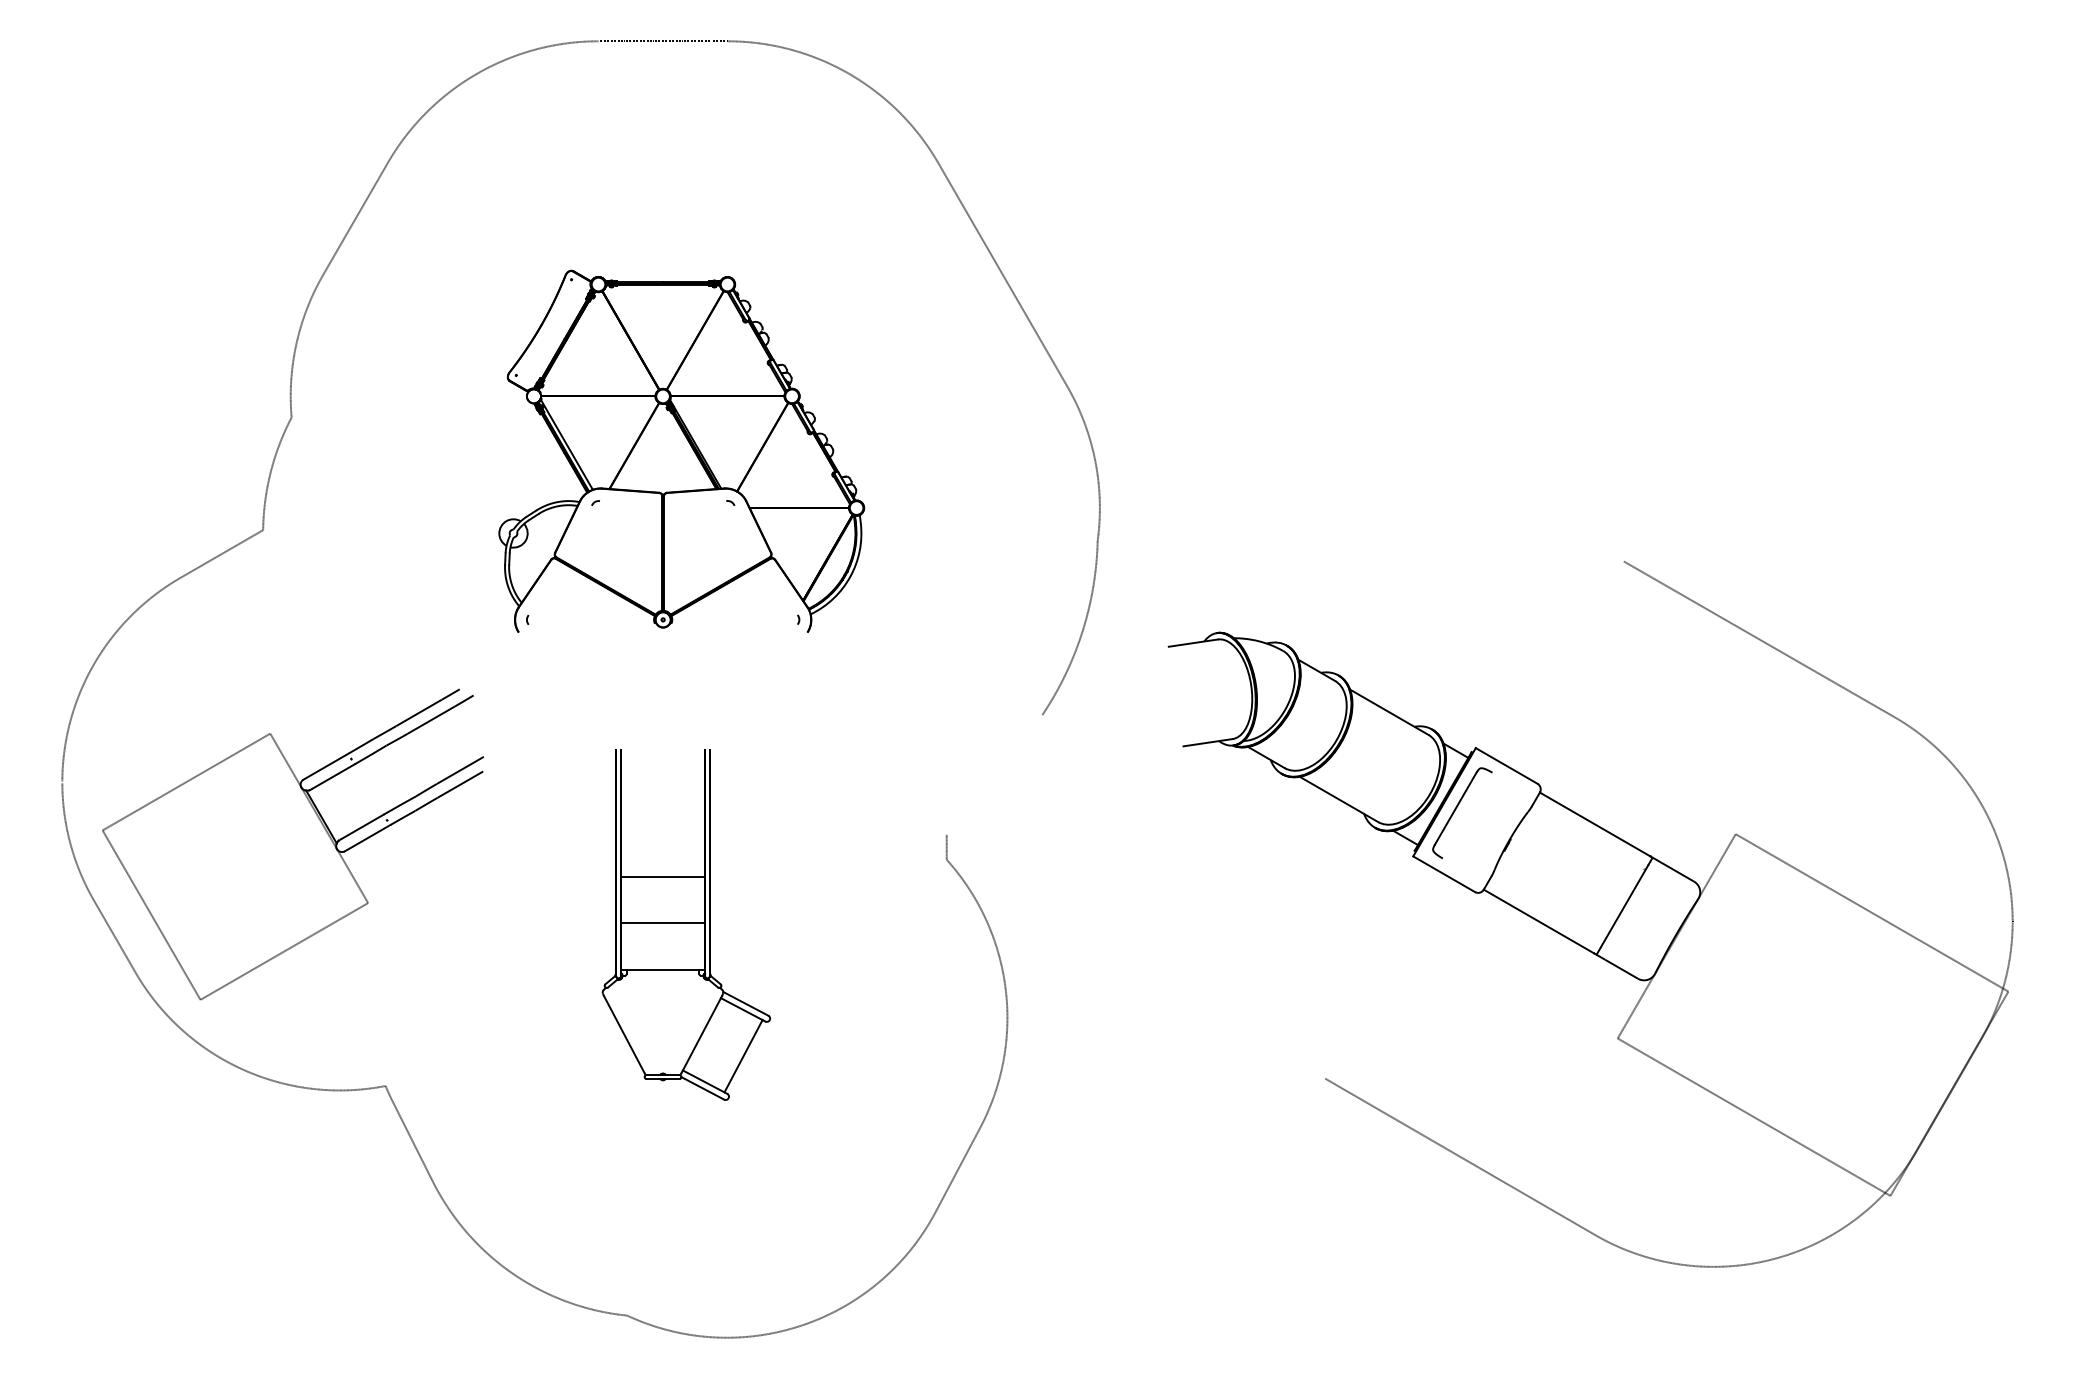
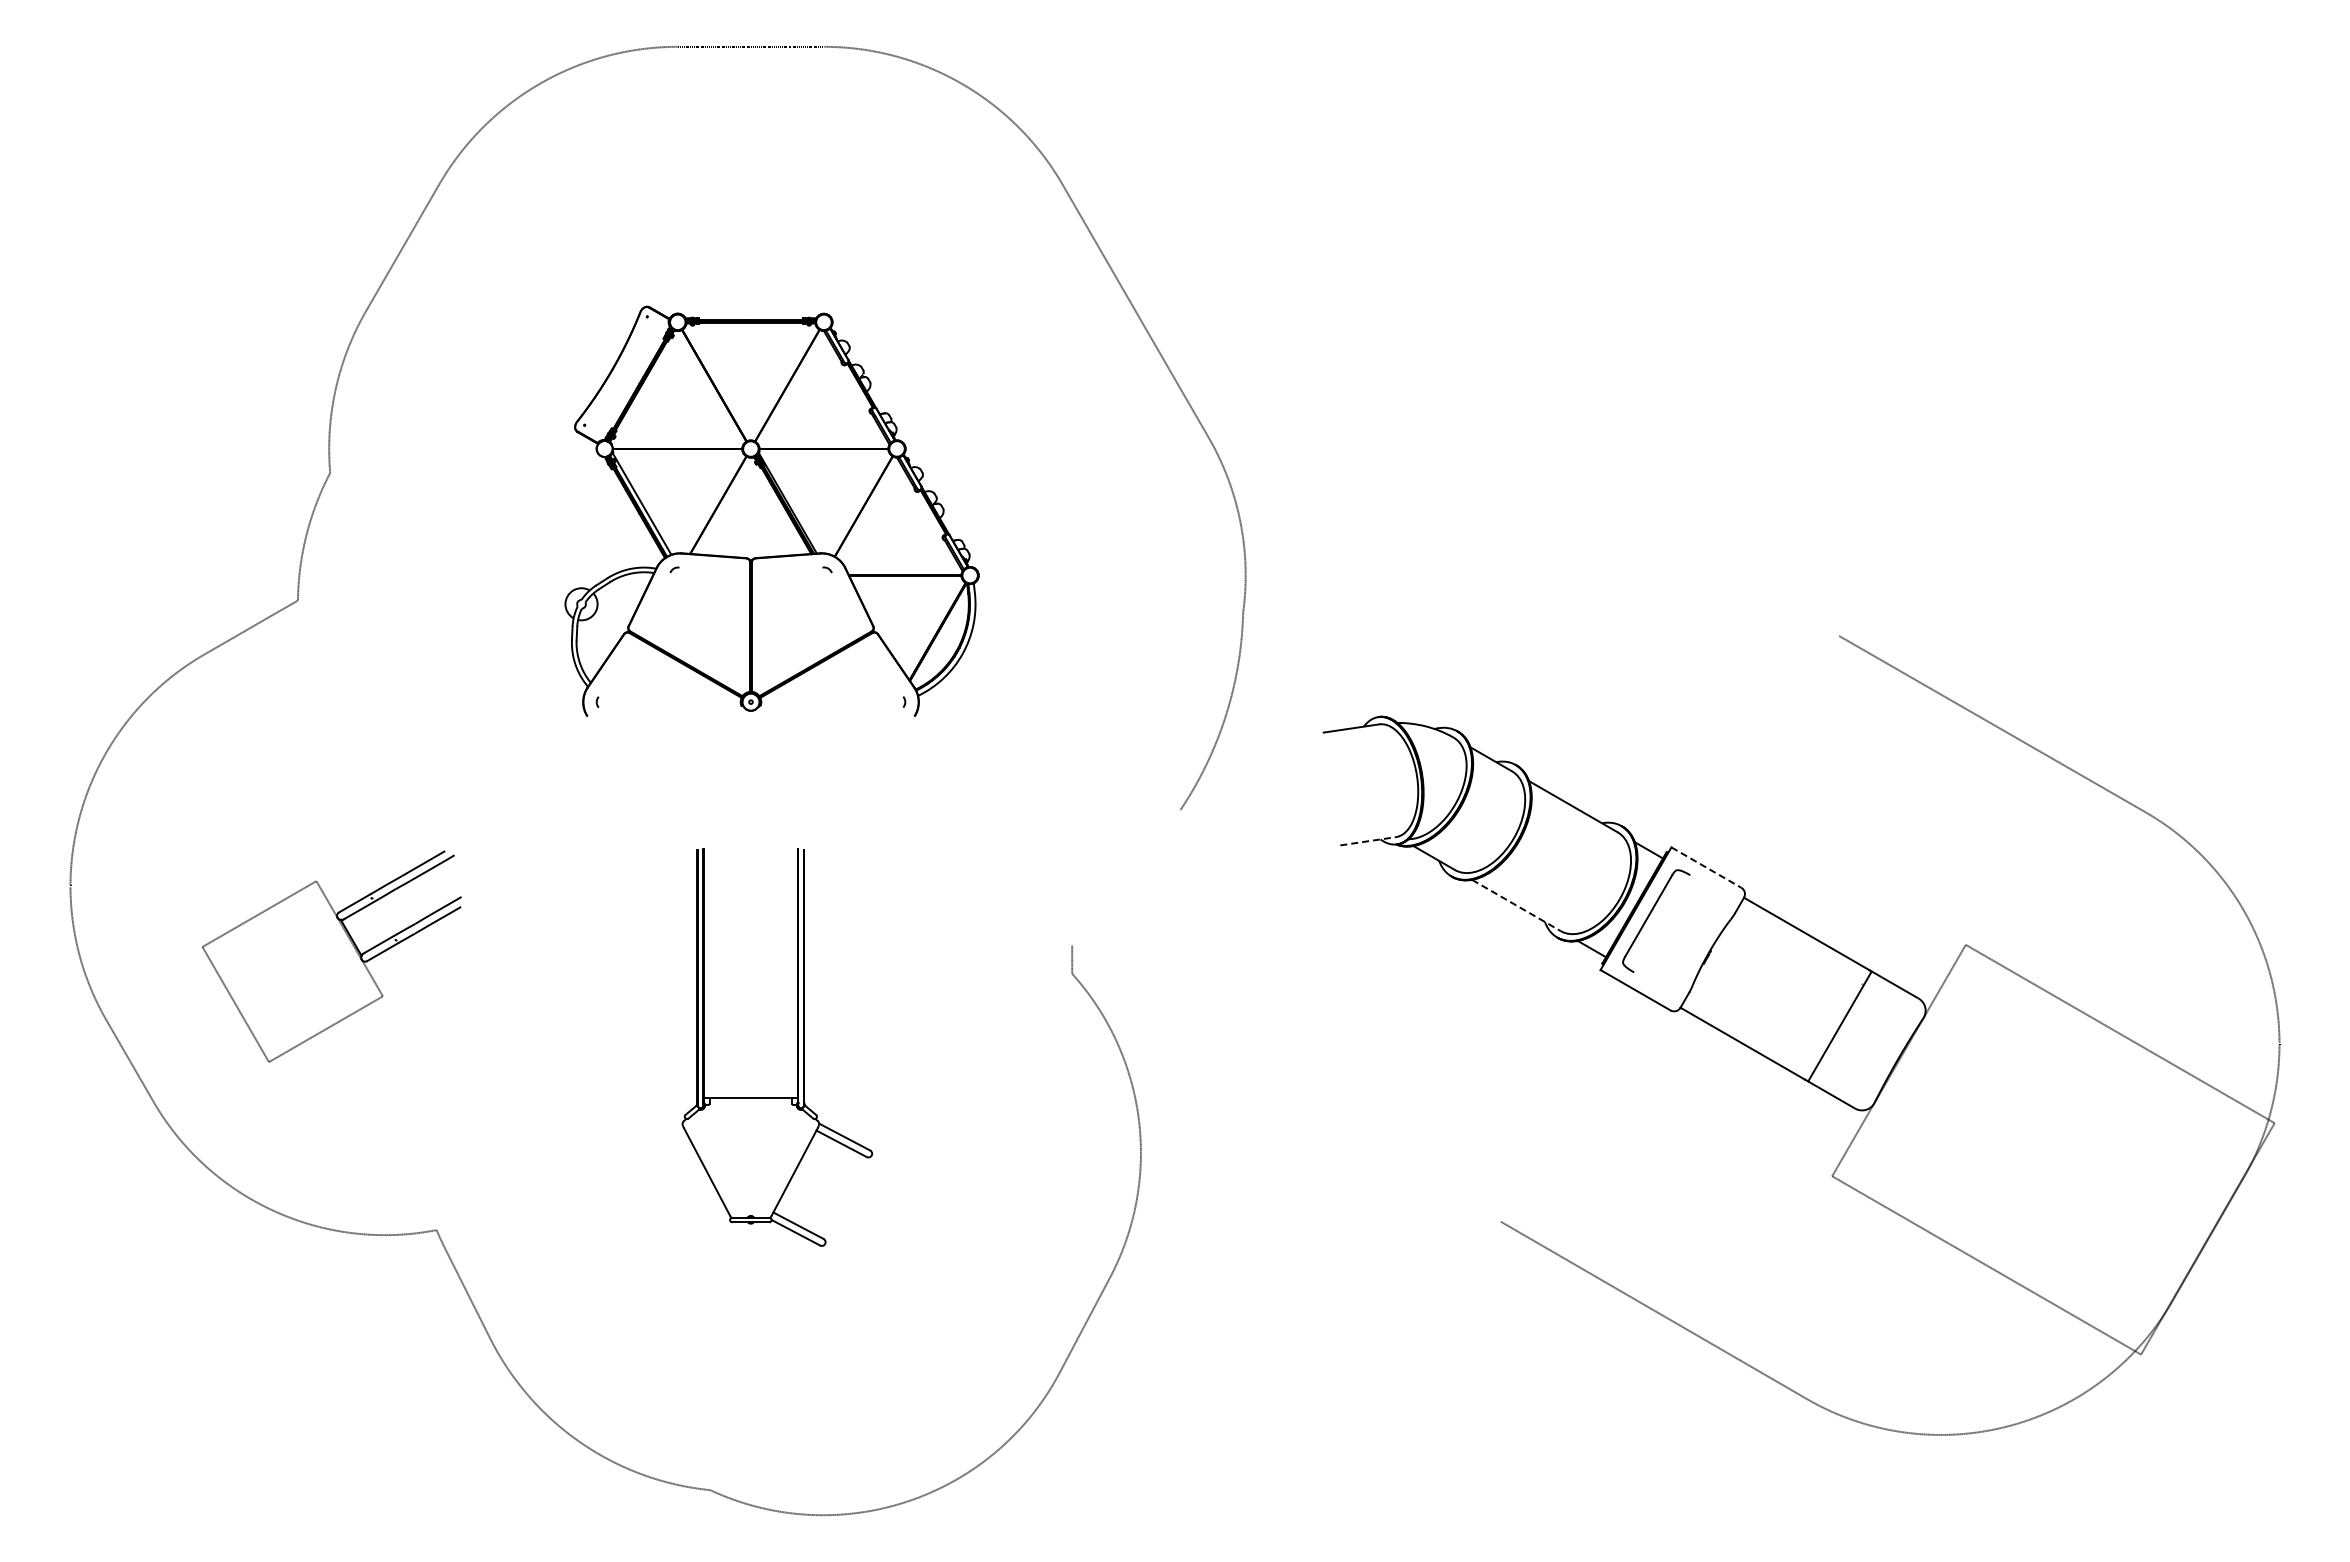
line: (1208, 742) -> (1368, 841), solid -> dashed
line: (1506, 765) -> (1706, 867), solid -> dashed
line: (1339, 799) -> (1516, 905), solid -> dashed
part: (292, 844) -> (331, 956), size x0.6
line: (662, 877) -> (750, 993), removed
line: (662, 923) -> (750, 1045), removed
line: (743, 1056) -> (841, 1196), removed

